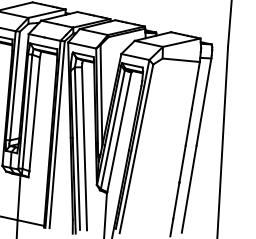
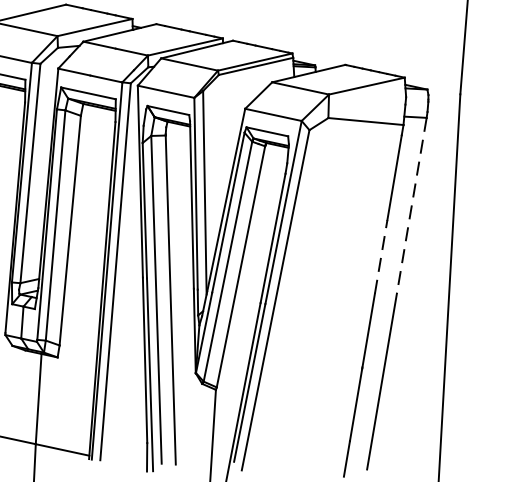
line: (203, 102) -> (410, 206), solid -> dashed
line: (188, 127) -> (380, 257), solid -> dashed

